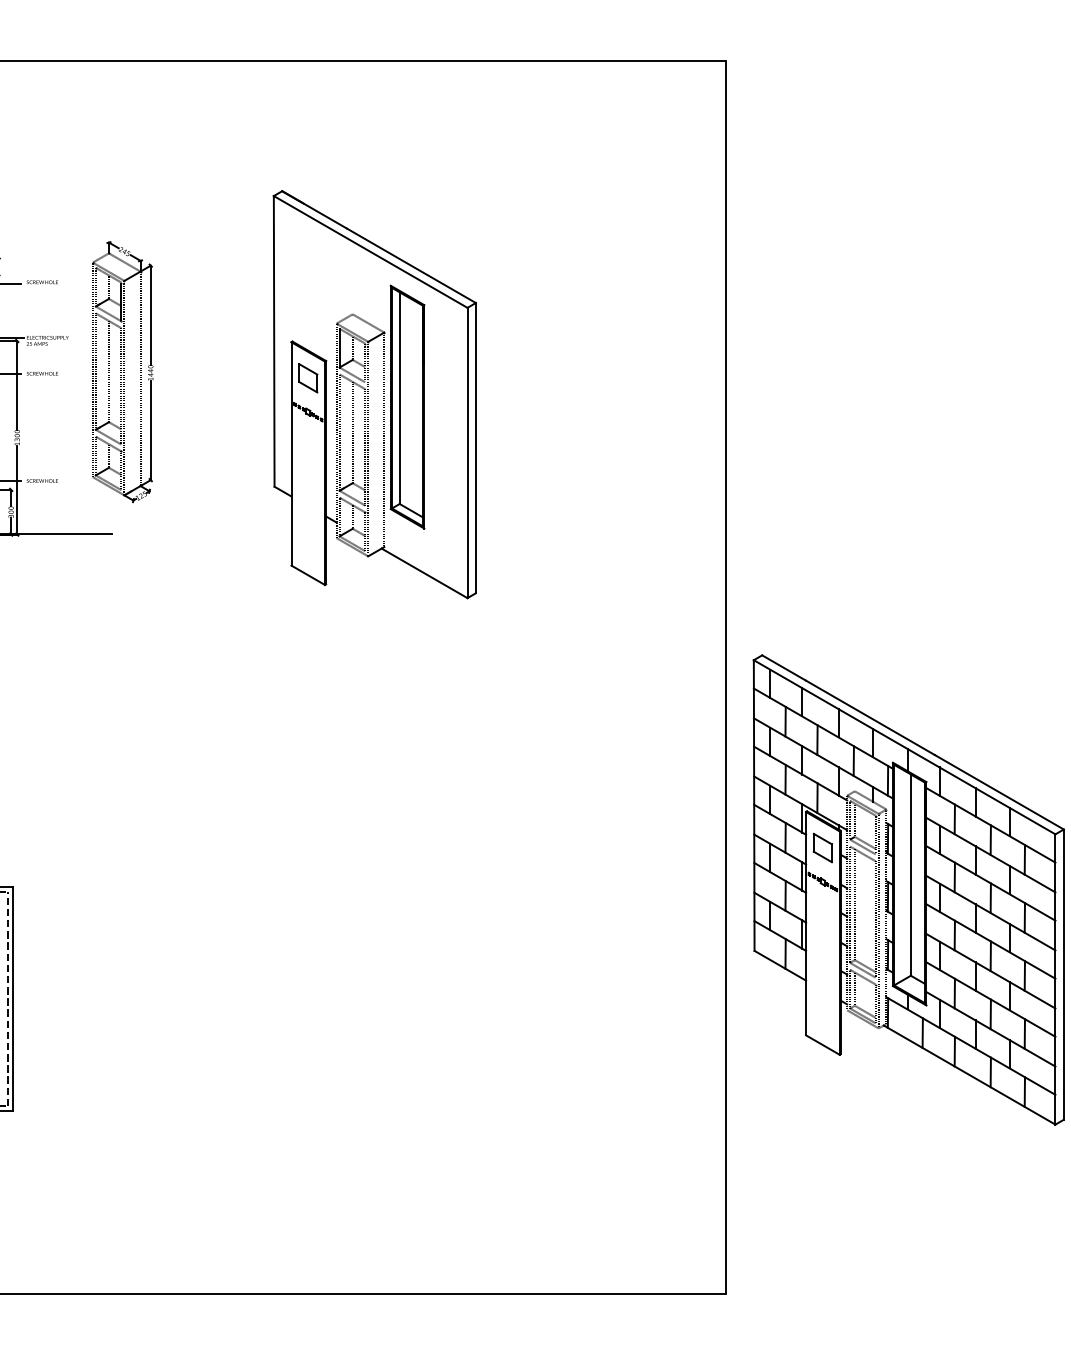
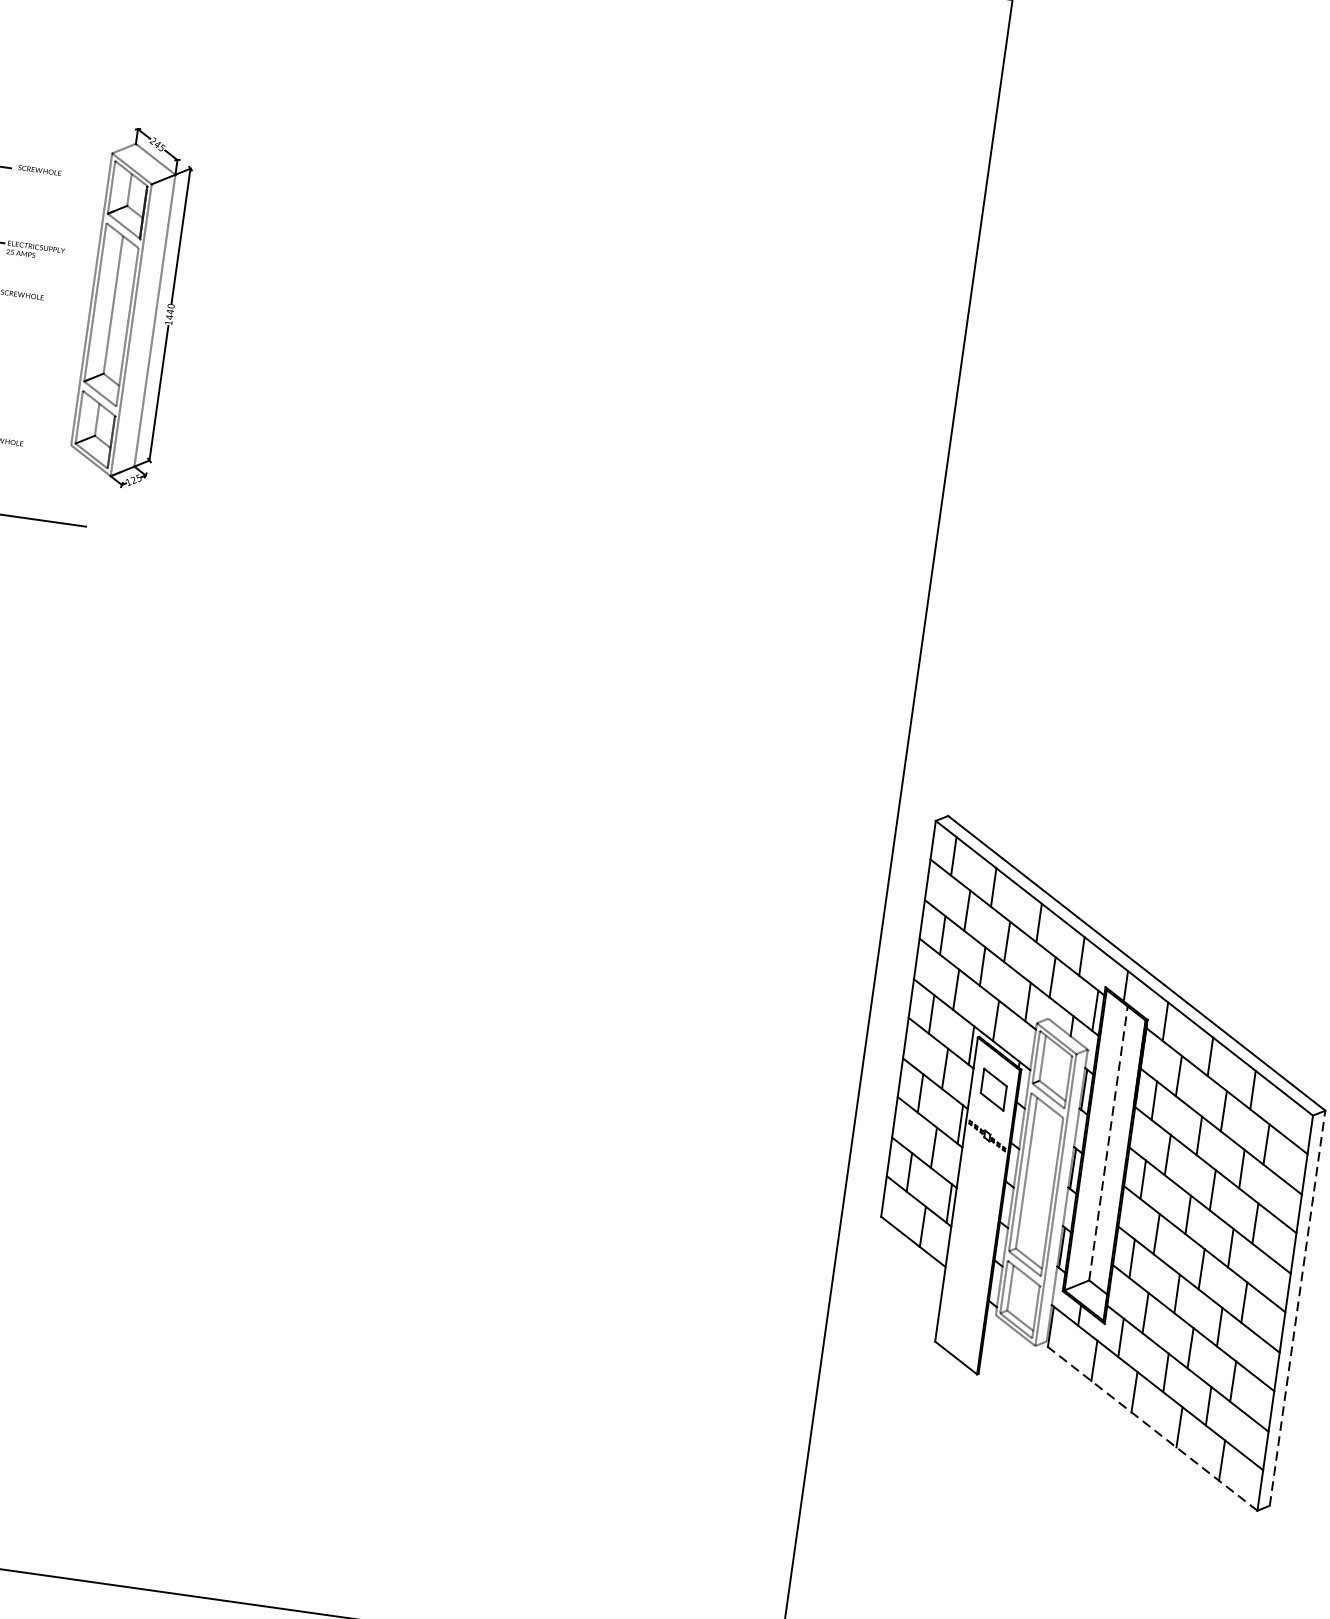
part: (368, 393) -> (462, 384), removed
line: (910, 875) -> (1107, 1143), solid -> dashed
line: (1063, 974) -> (1297, 1307), solid -> dashed
line: (969, 1074) -> (1150, 1426), solid -> dashed

